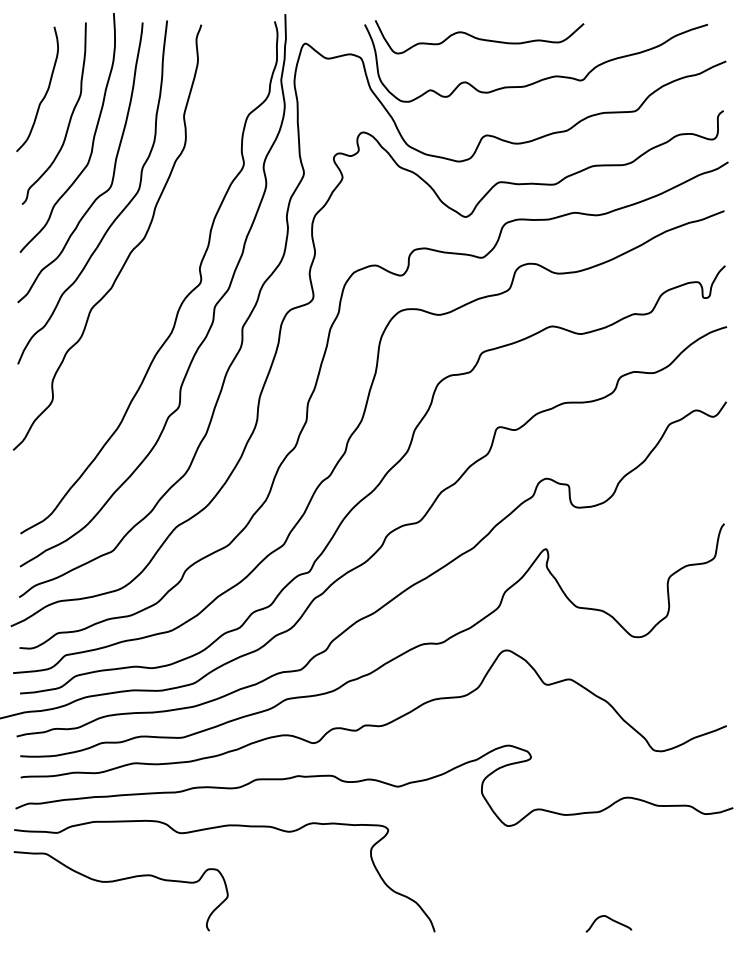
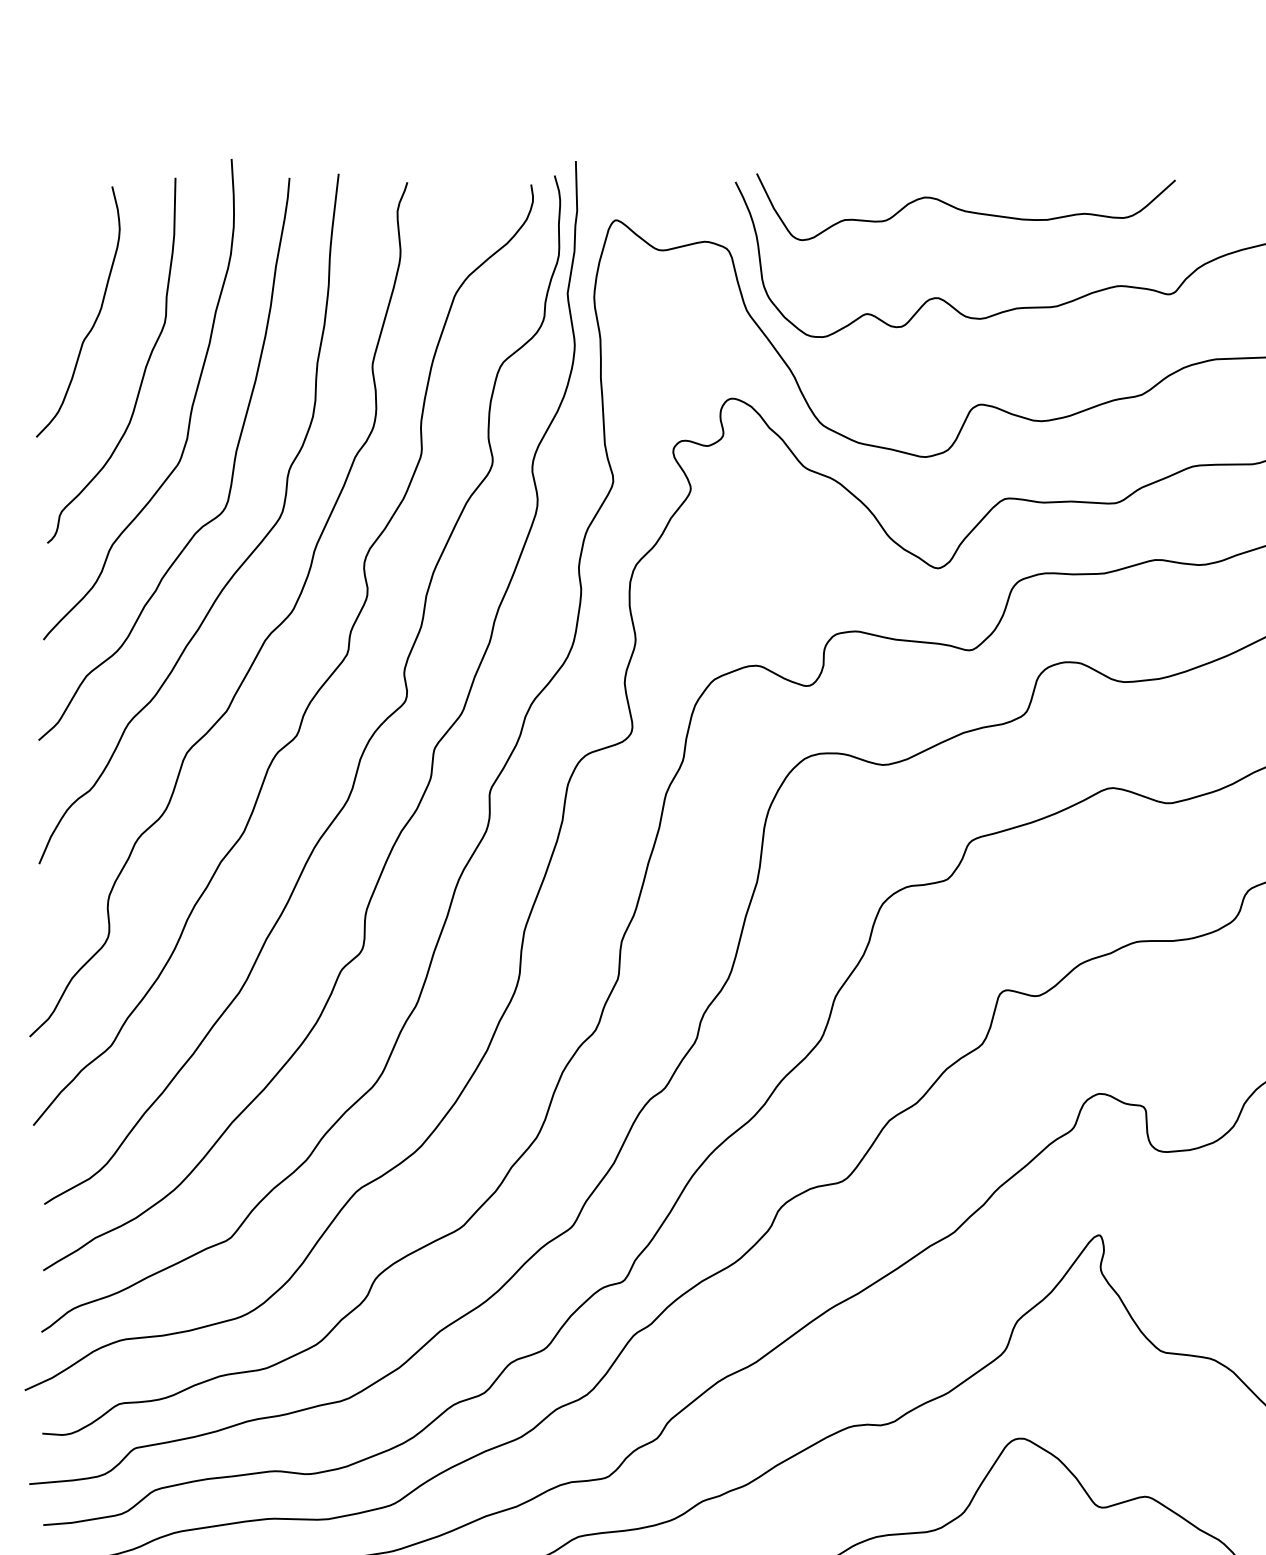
curve: (157, 275) -> (319, 685), added

